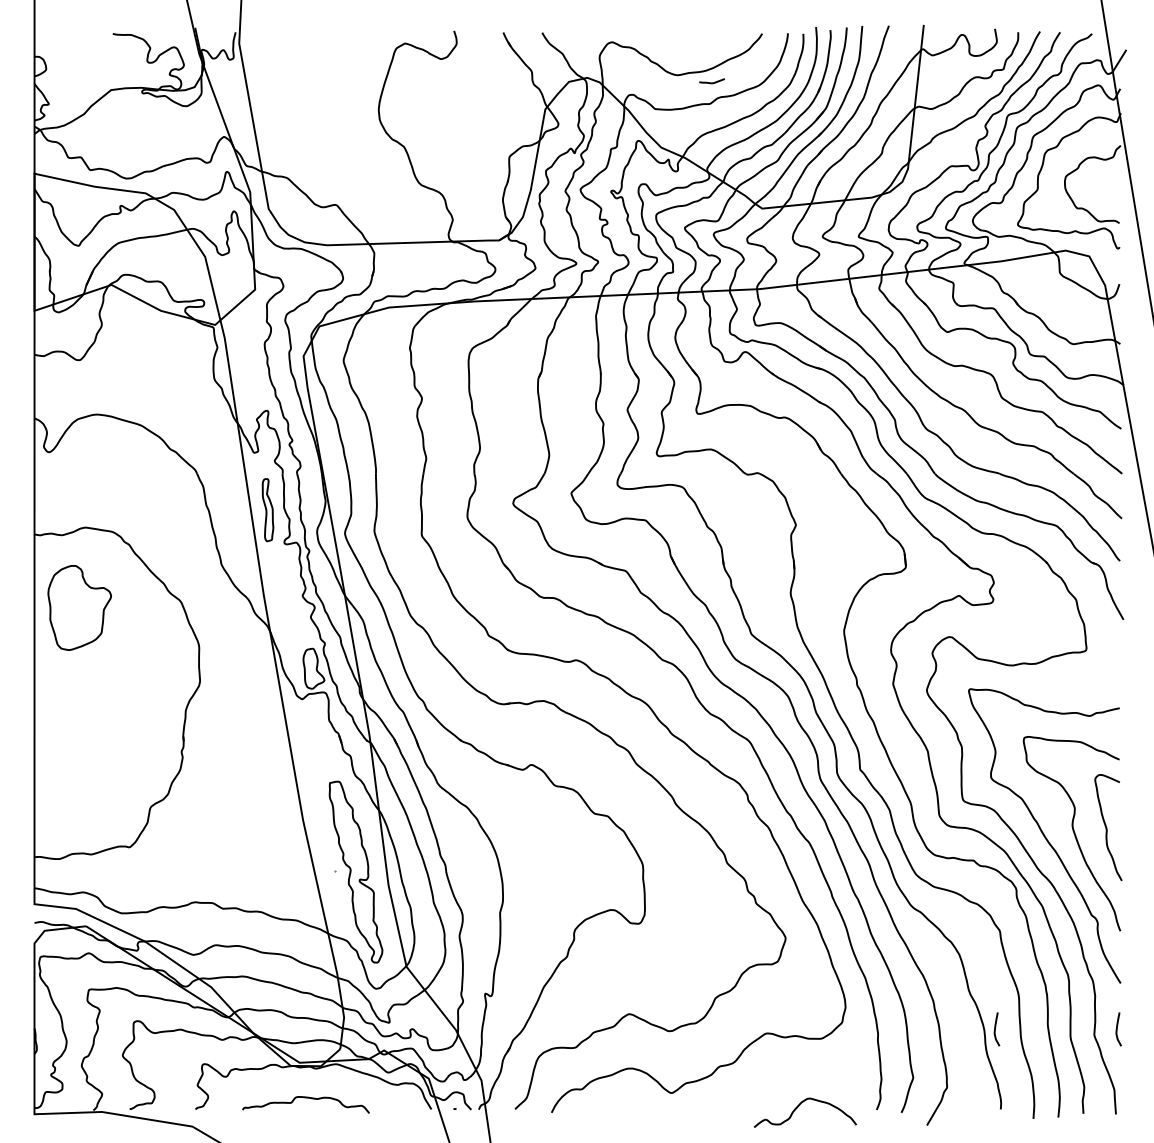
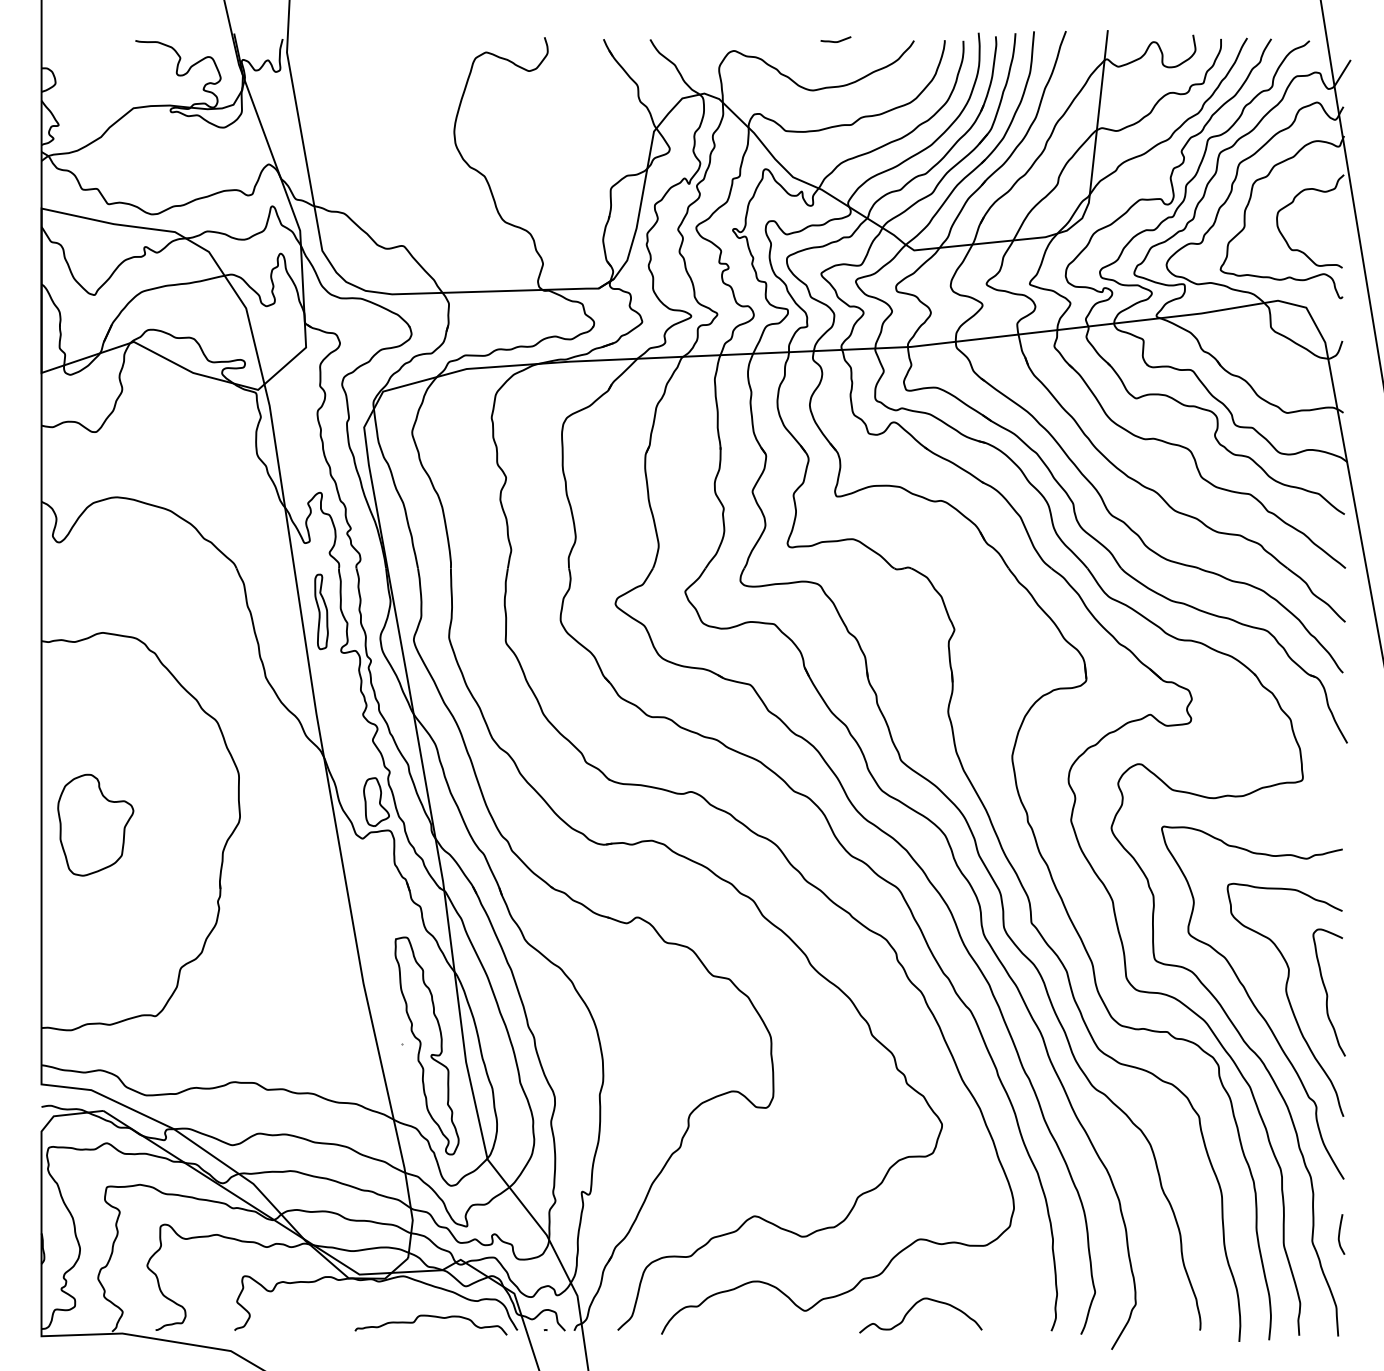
curve: (711, 82) -> (835, 41), moved
part: (79, 607) -> (95, 824), moved
curve: (996, 1029) -> (1194, 1234), removed
curve: (306, 1098) -> (431, 1317), moved
curve: (799, 1106) -> (913, 1307), moved

